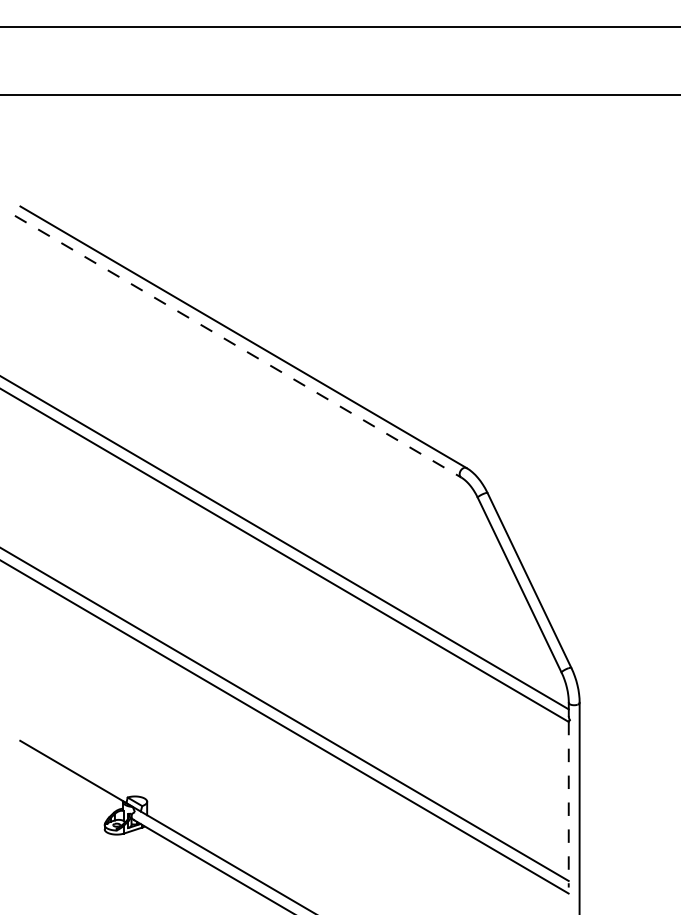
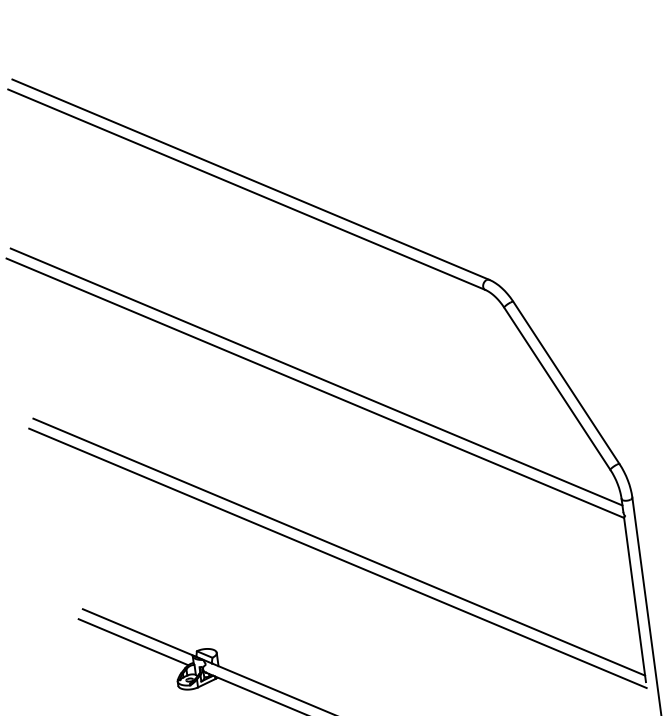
line: (238, 346) -> (247, 189), dashed -> solid
line: (65, 780) -> (132, 642), added
line: (568, 804) -> (634, 599), dashed -> solid

